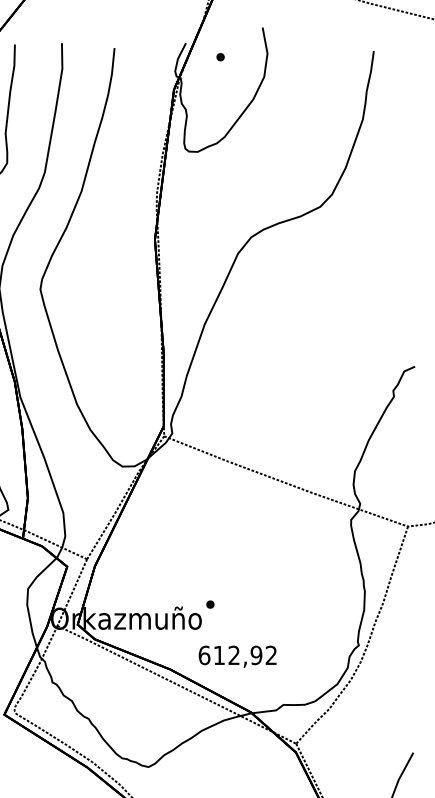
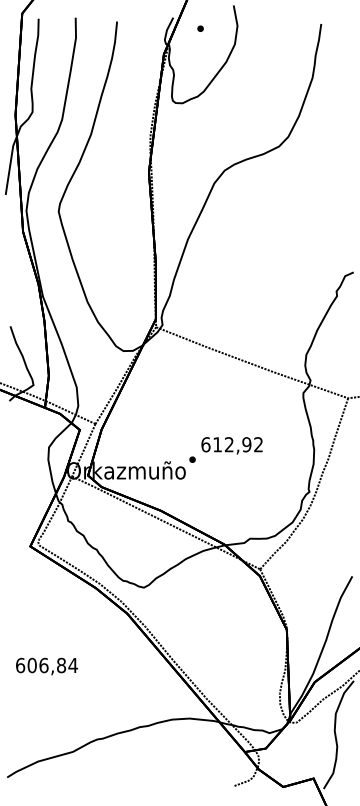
text: (236, 656) -> (231, 445), moved

